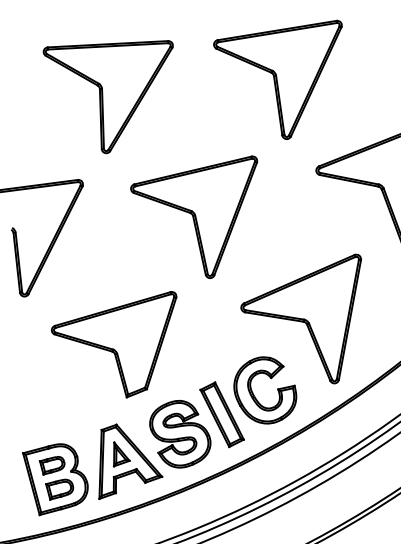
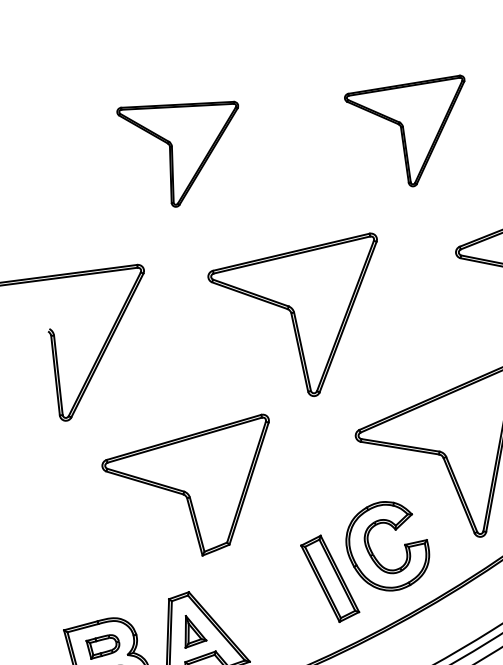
part: (277, 79) -> (404, 130), size x0.7
part: (107, 97) -> (176, 154), size x0.7
part: (180, 434) -> (274, 605), removed

